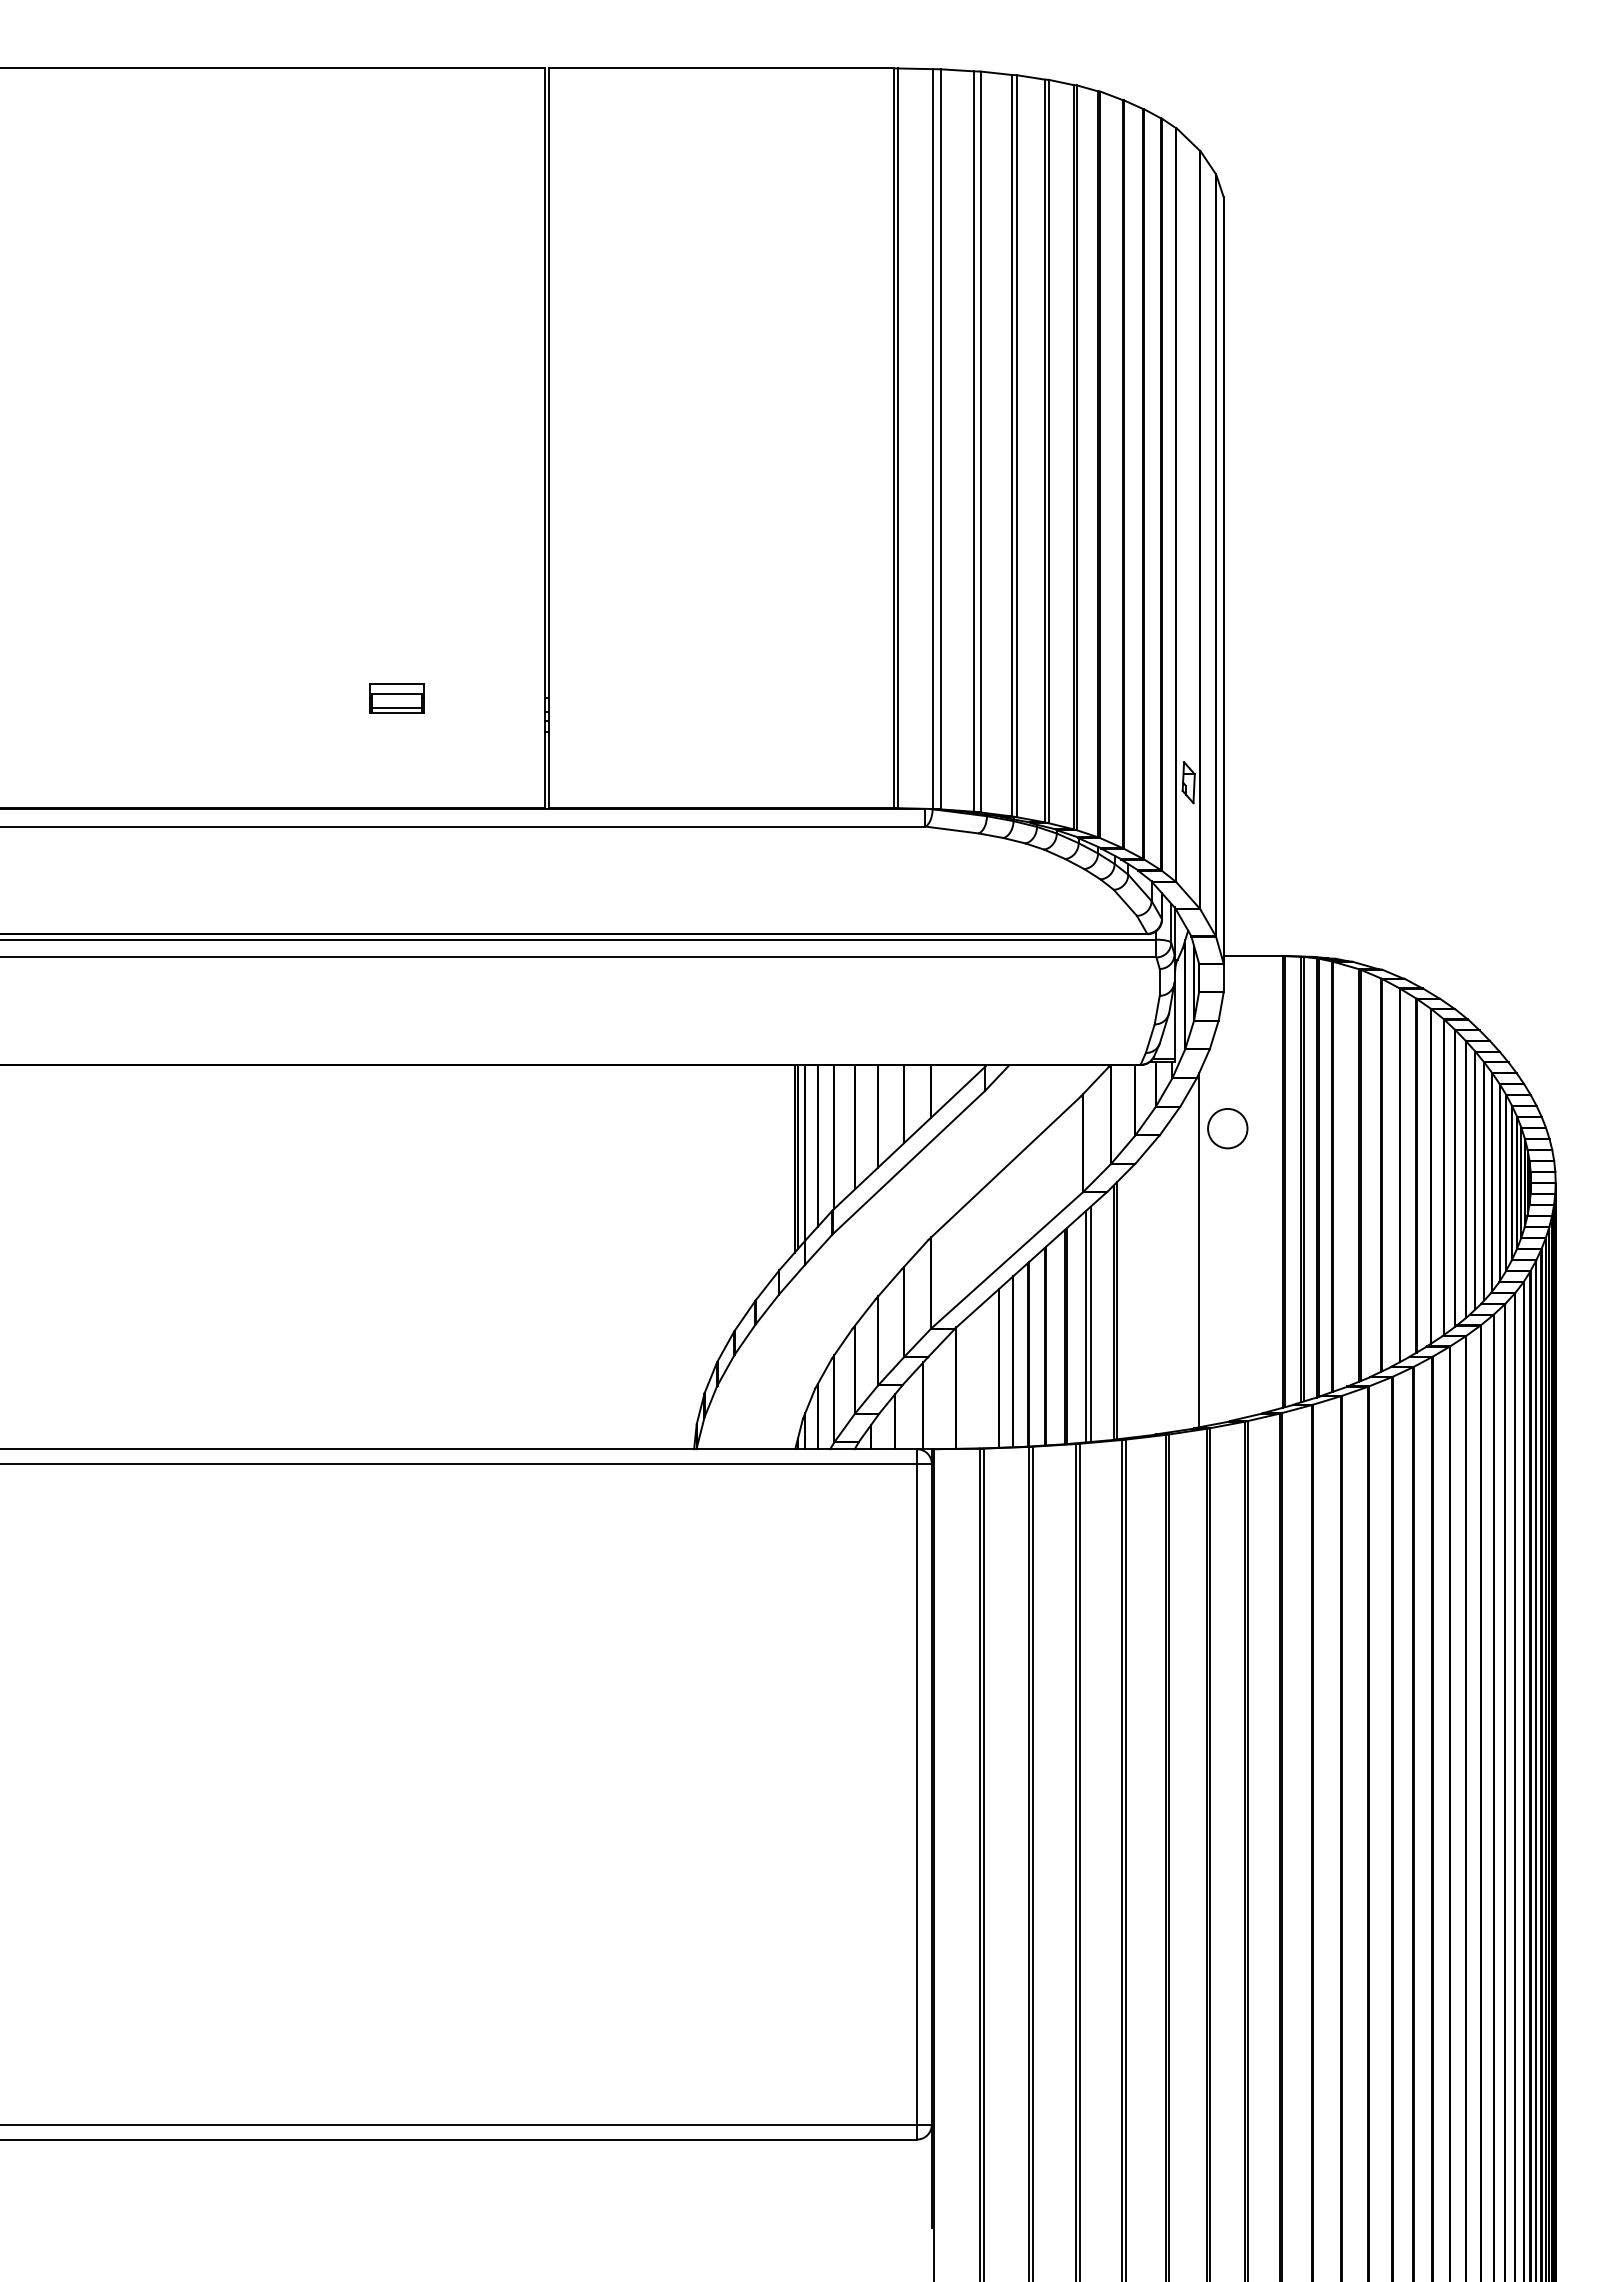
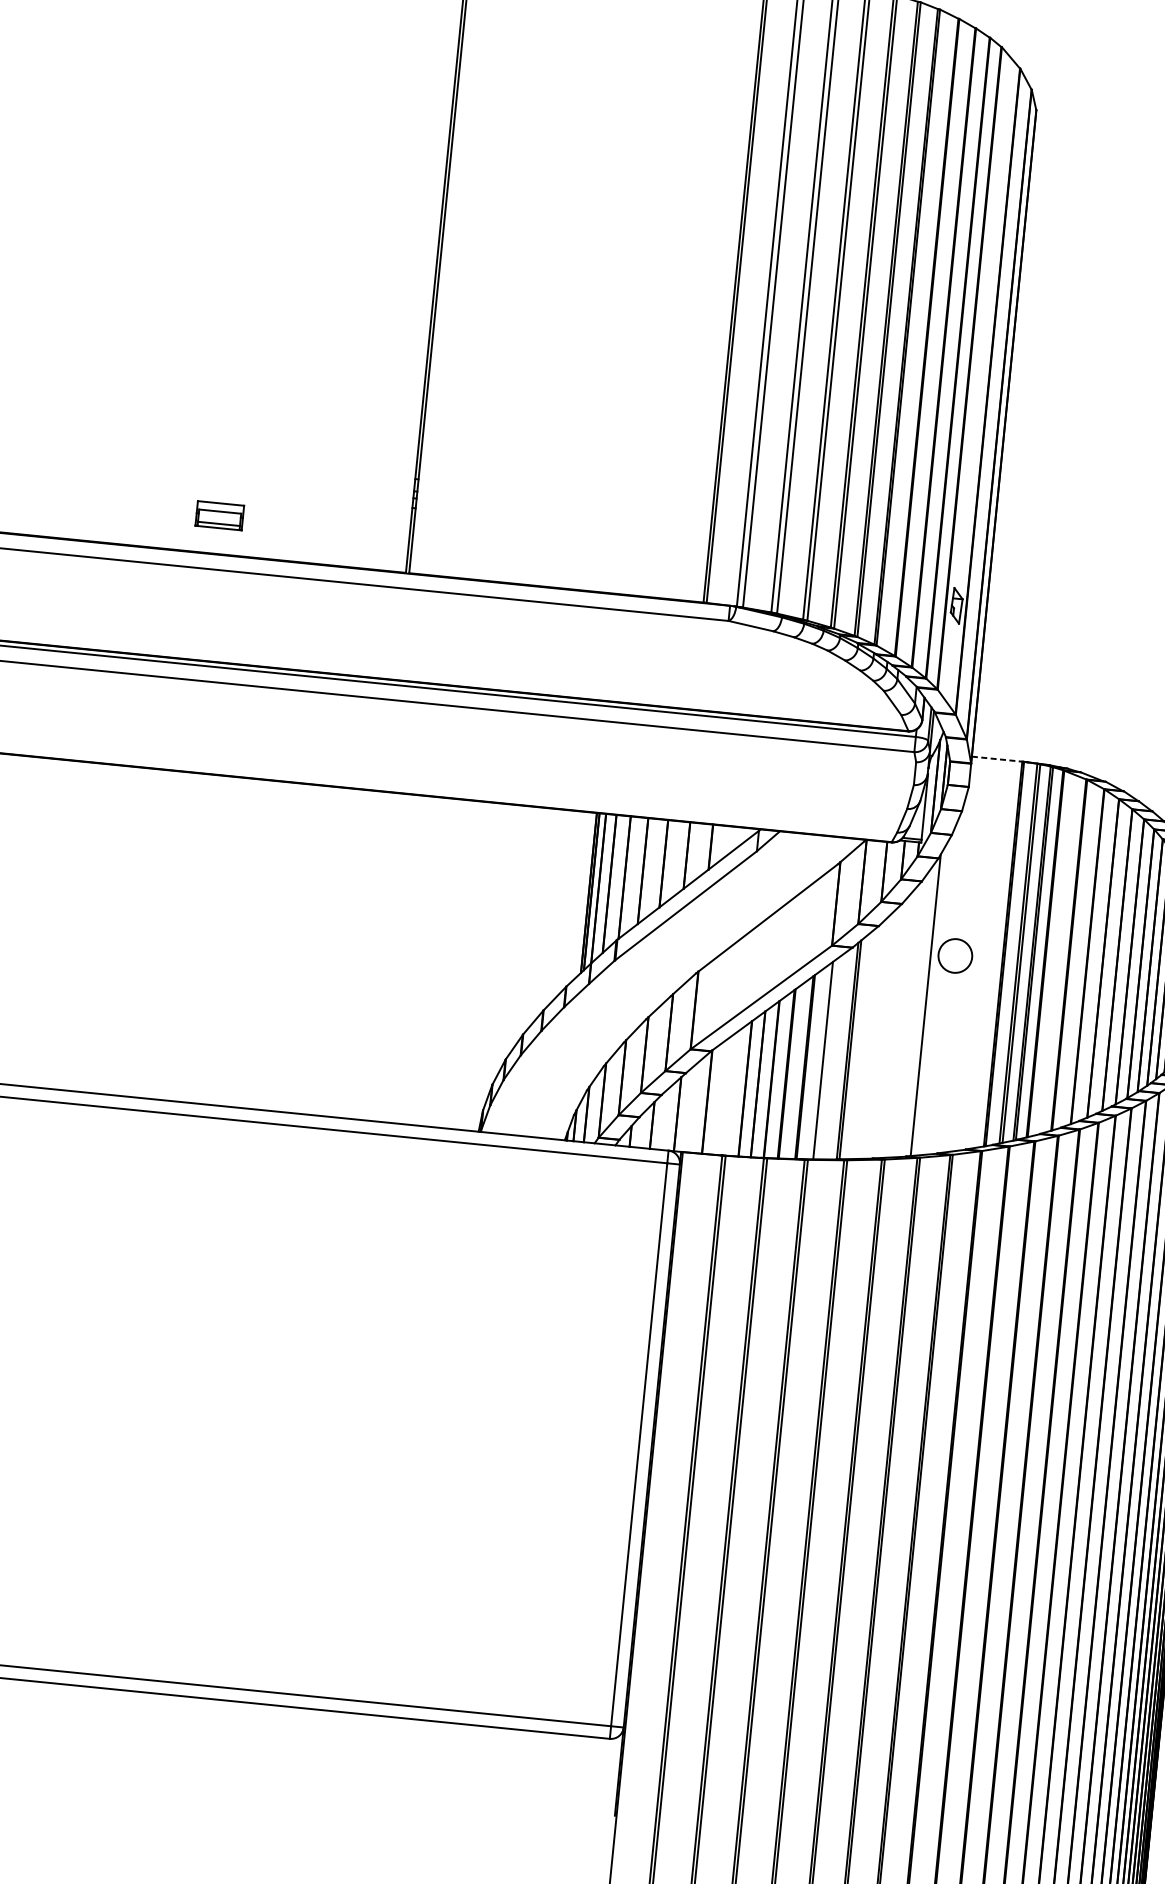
part: (396, 698) -> (219, 515), moved
line: (1253, 956) -> (997, 759), solid -> dashed
circle: (1227, 1128) -> (955, 955), moved
line: (1090, 1323) -> (827, 1058), removed

